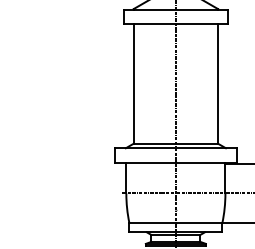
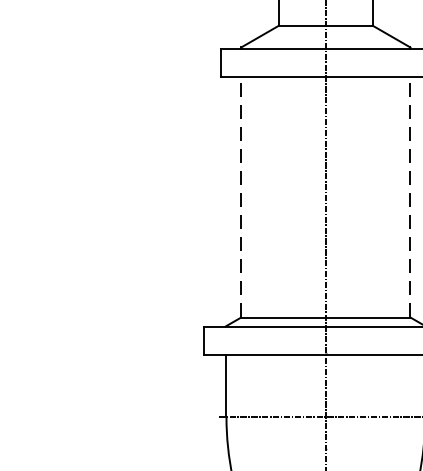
line: (133, 83) -> (240, 196), solid -> dashed
line: (218, 83) -> (411, 196), solid -> dashed

